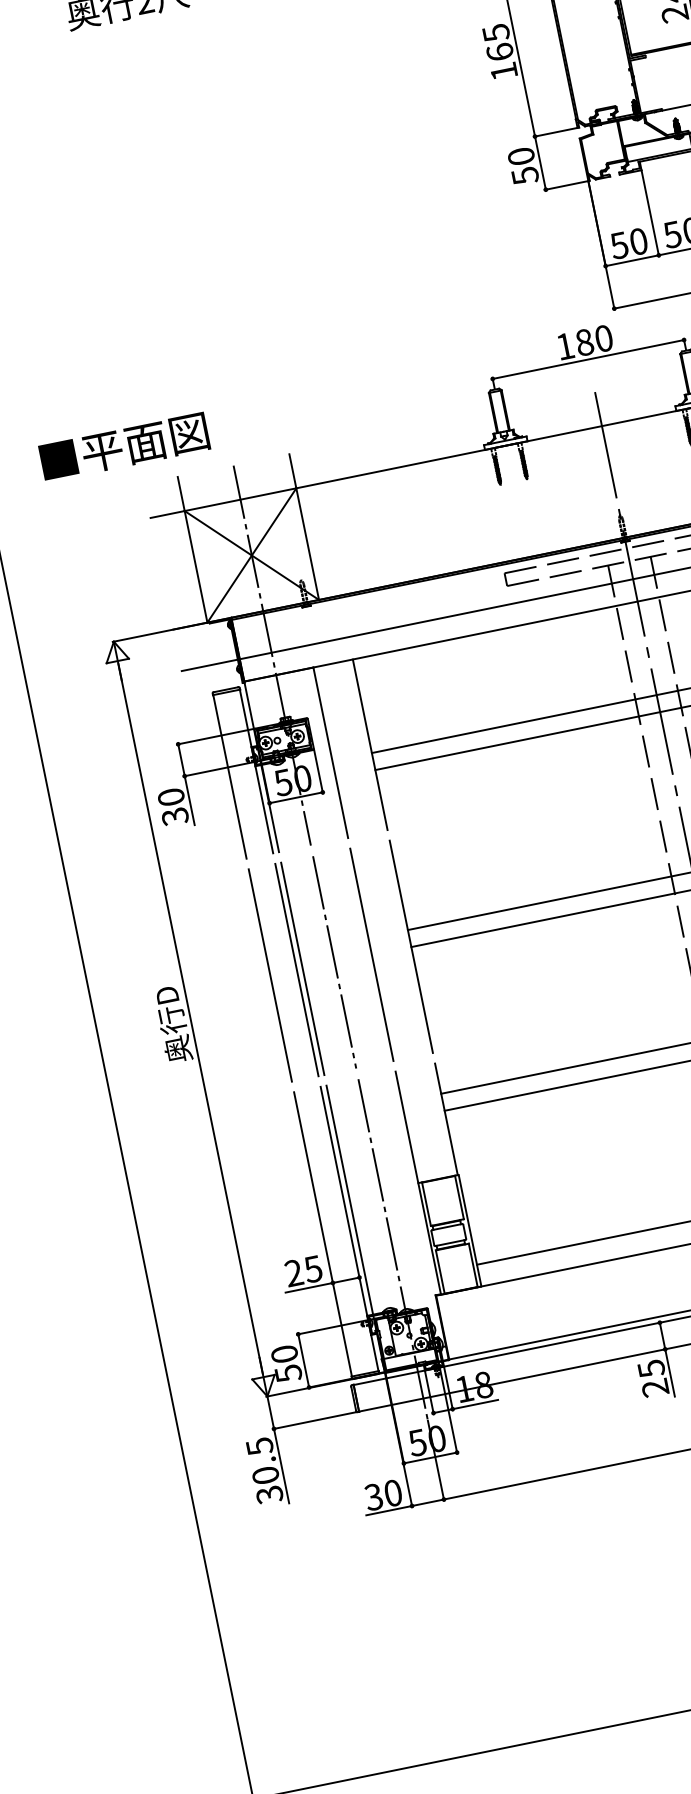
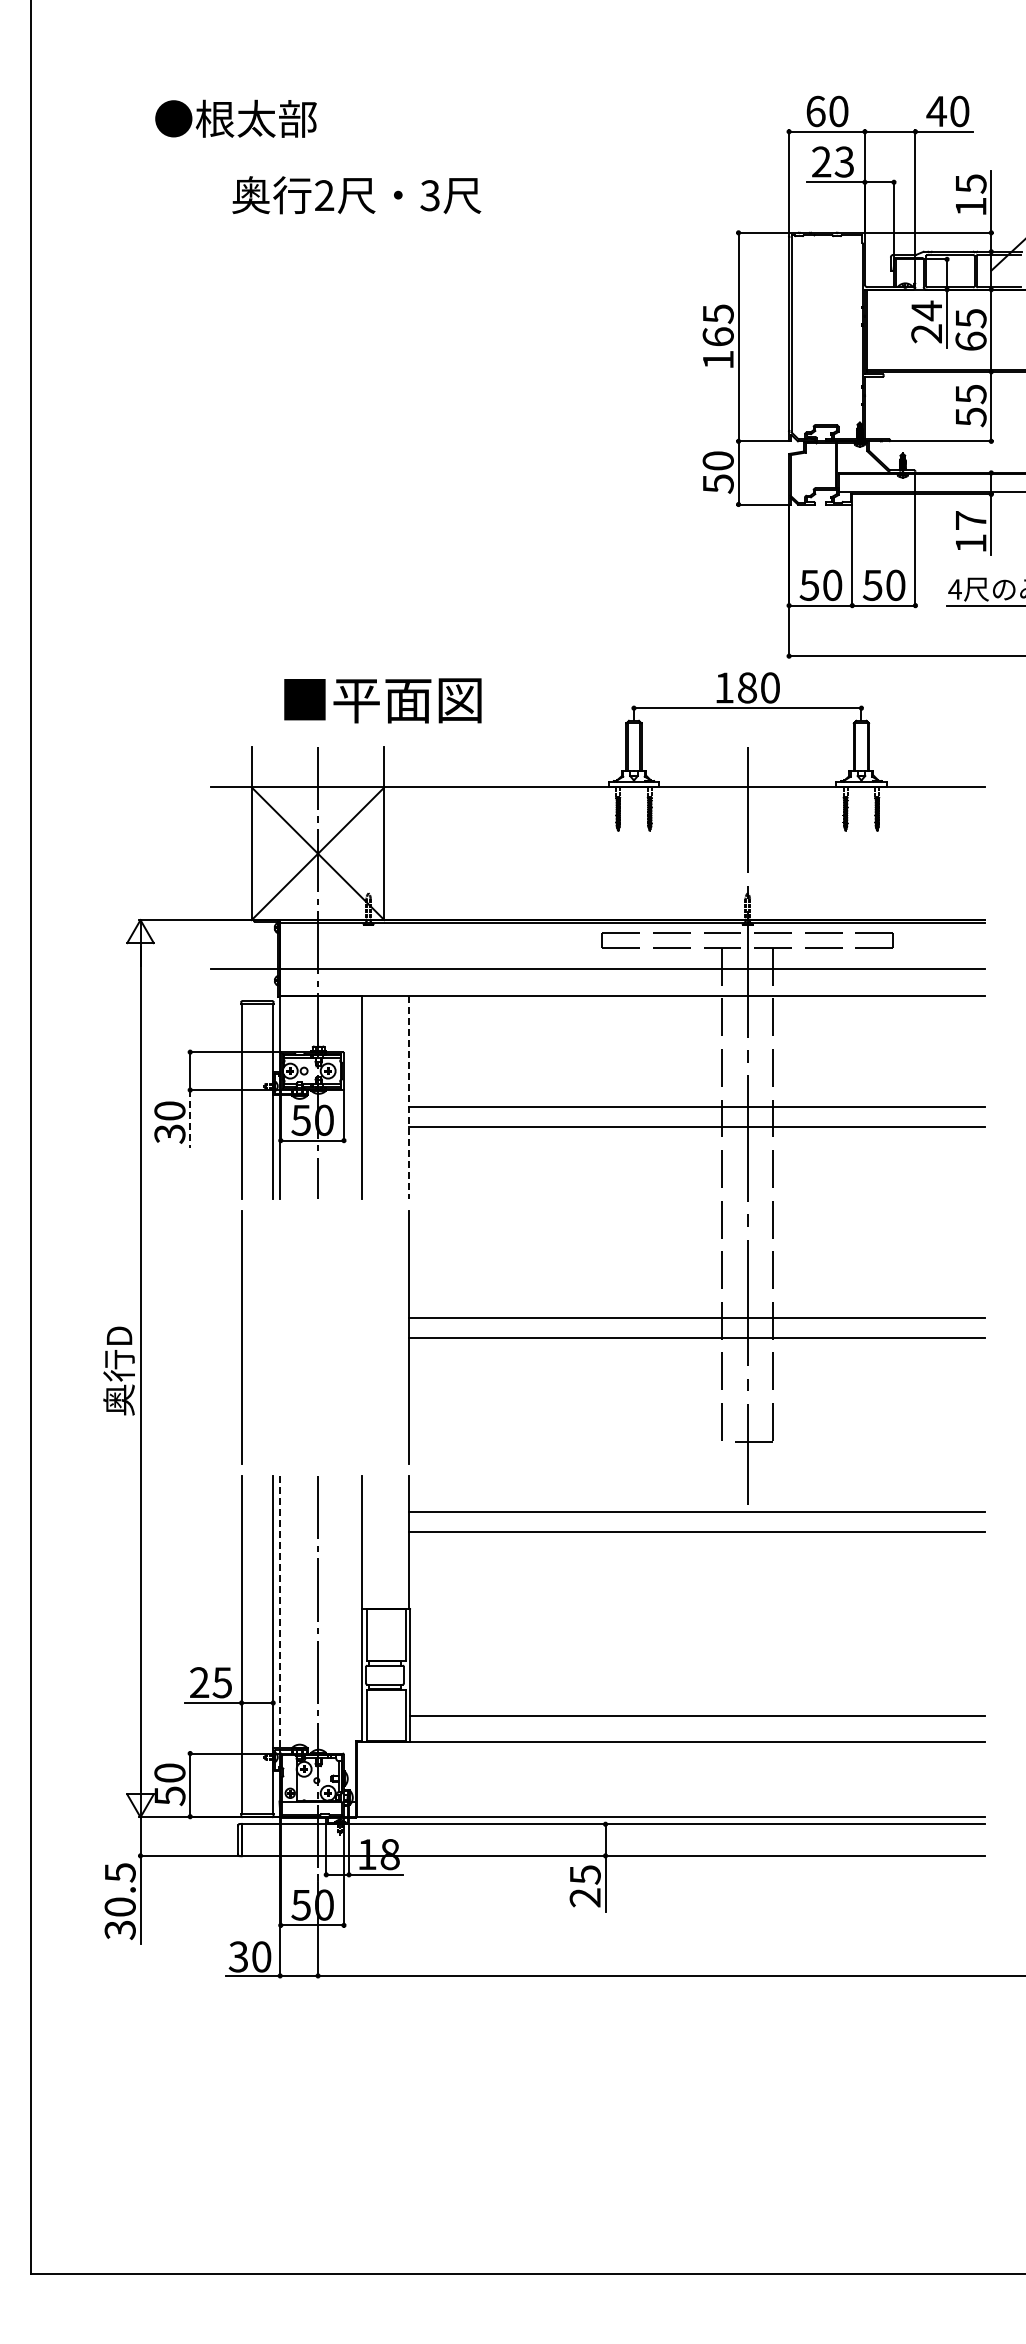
text: (124, 447) -> (382, 700), moved
line: (370, 744) -> (409, 1097), solid -> dashed
line: (190, 800) -> (190, 1119), solid -> dashed
line: (372, 954) -> (362, 1337), removed
line: (334, 962) -> (317, 1337), removed
part: (299, 969) -> (276, 1337), removed
line: (350, 1200) -> (280, 1612), solid -> dashed

